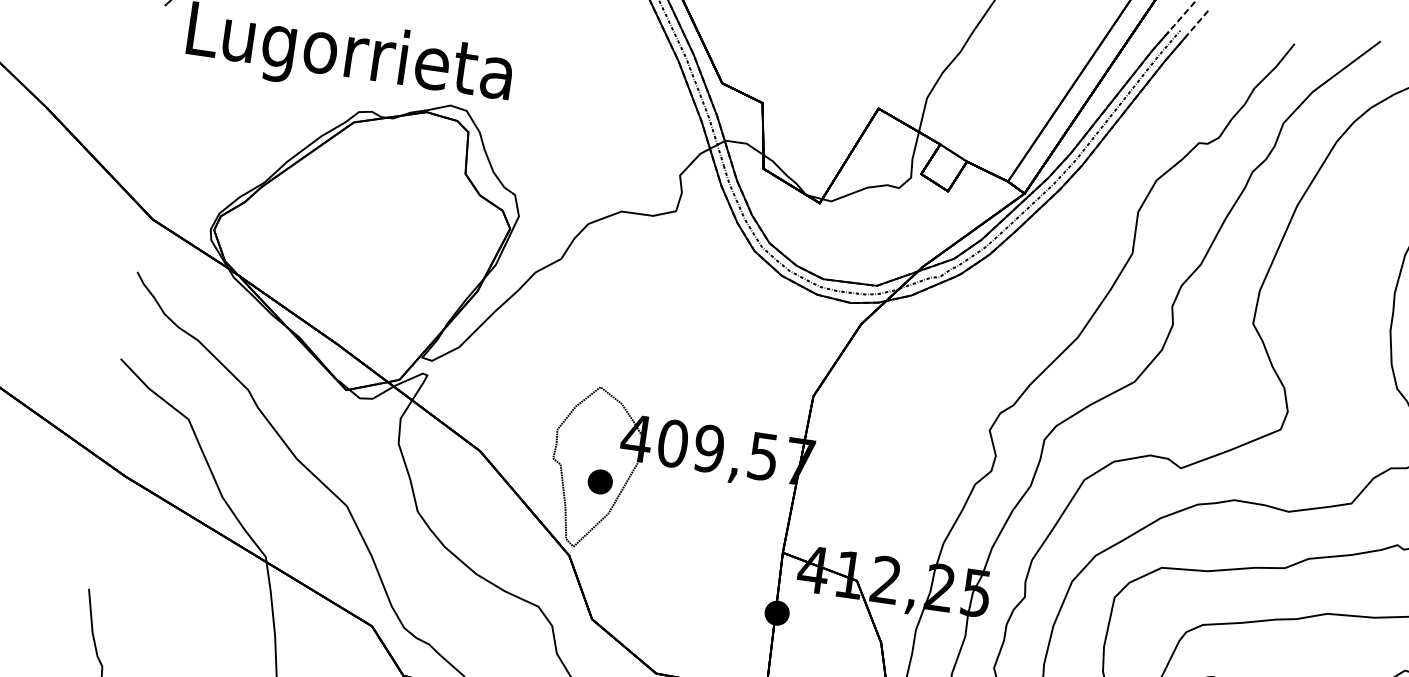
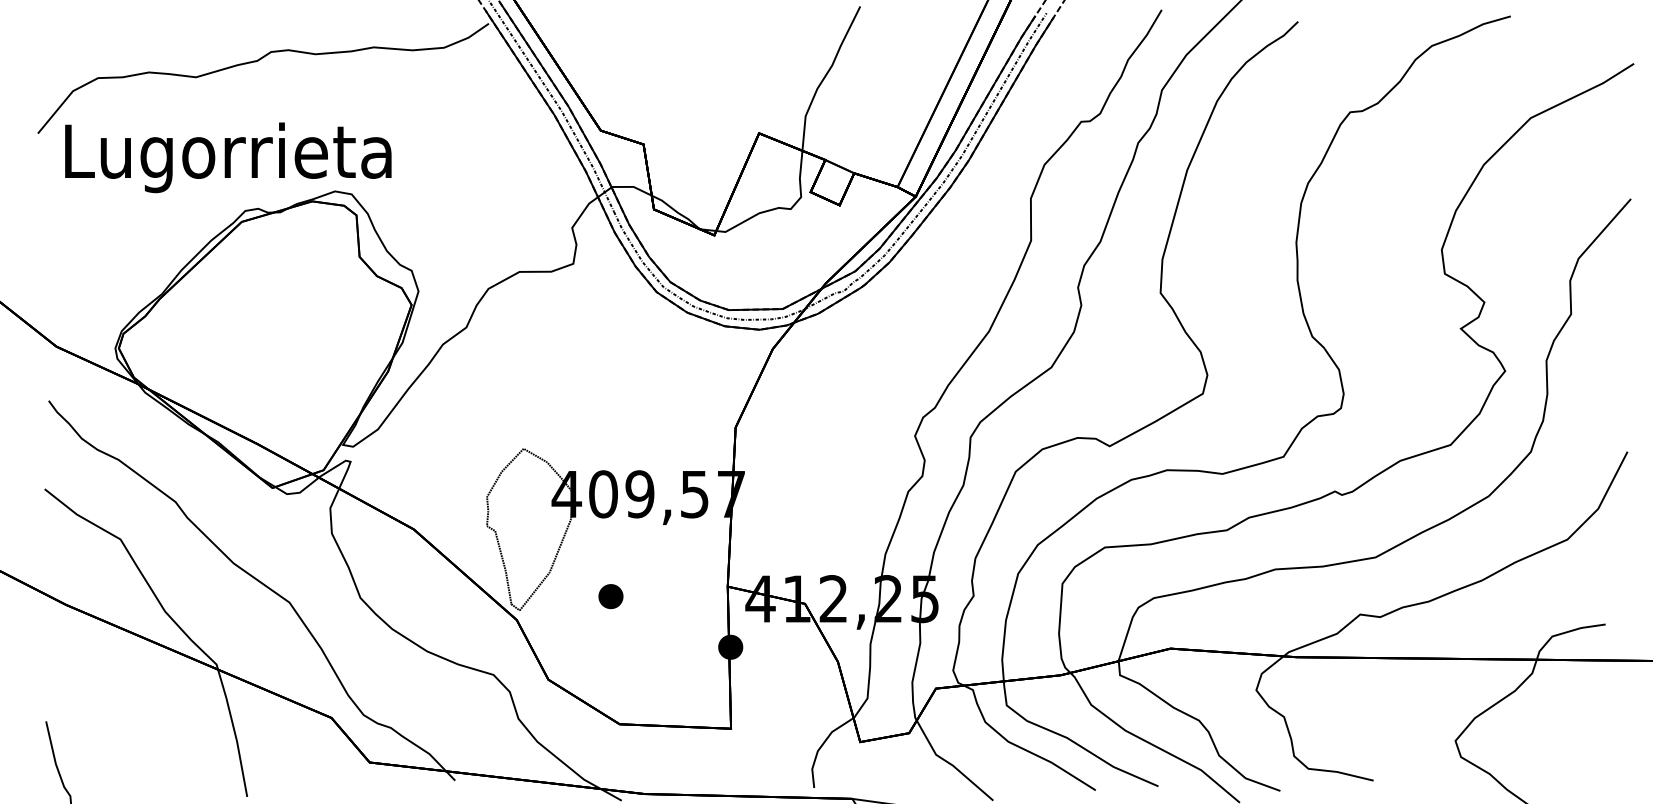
part: (599, 481) -> (610, 596), moved

